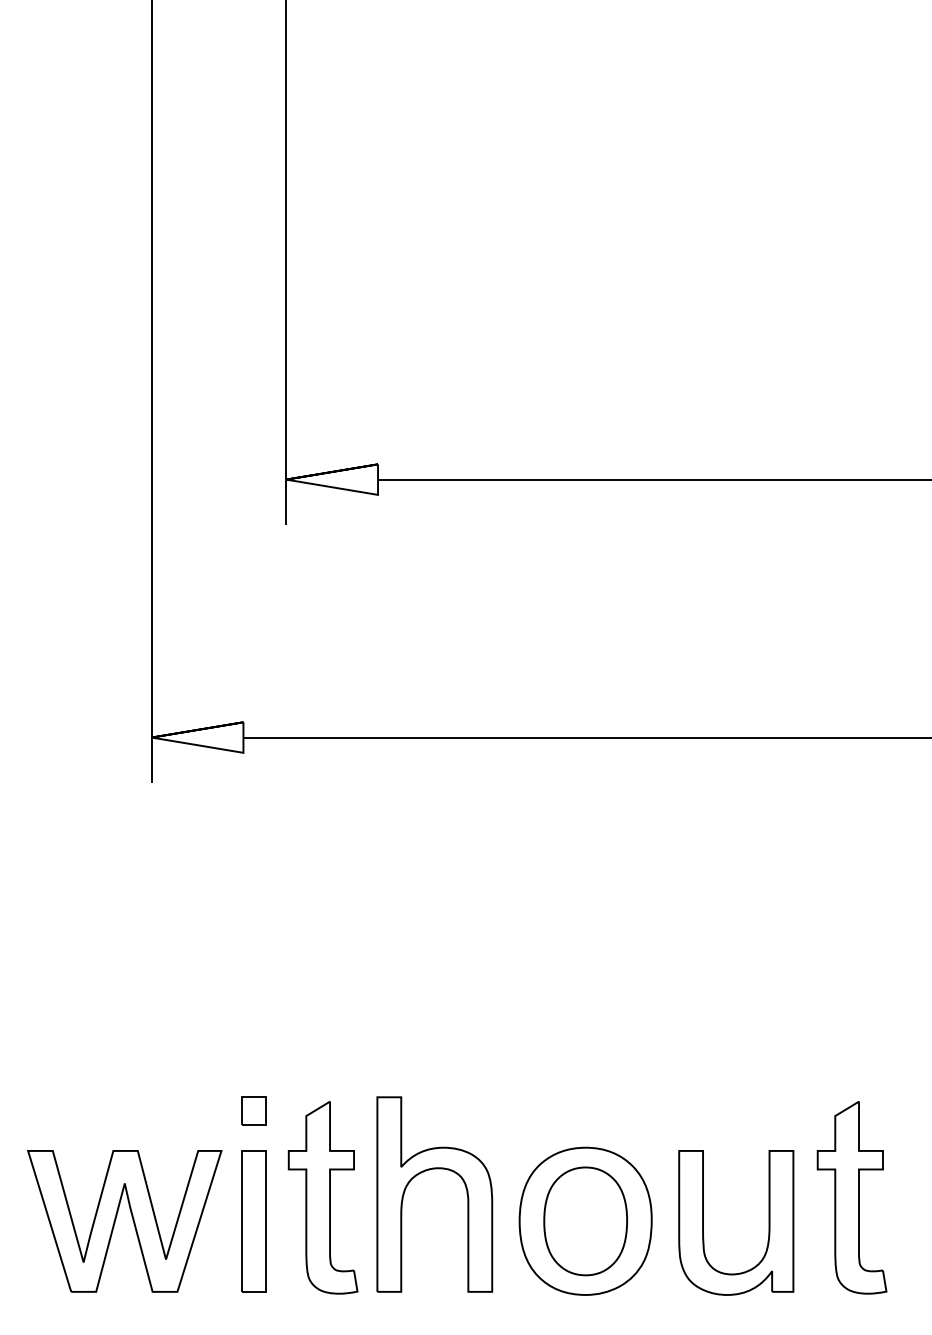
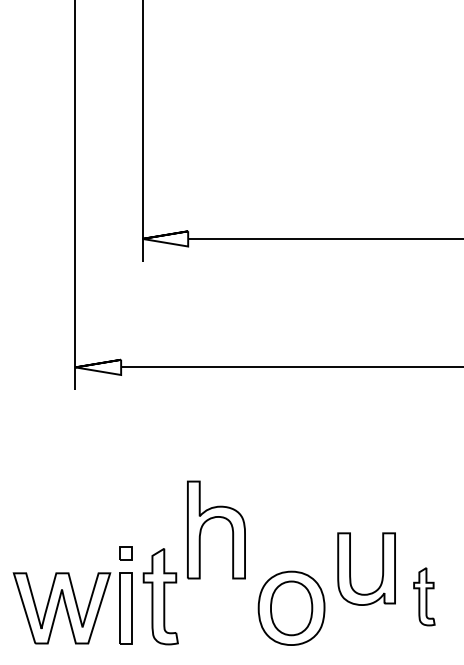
part: (430, 1171) -> (214, 518), moved
part: (852, 1197) -> (424, 596), size x0.6
part: (703, 1221) -> (350, 568), moved

